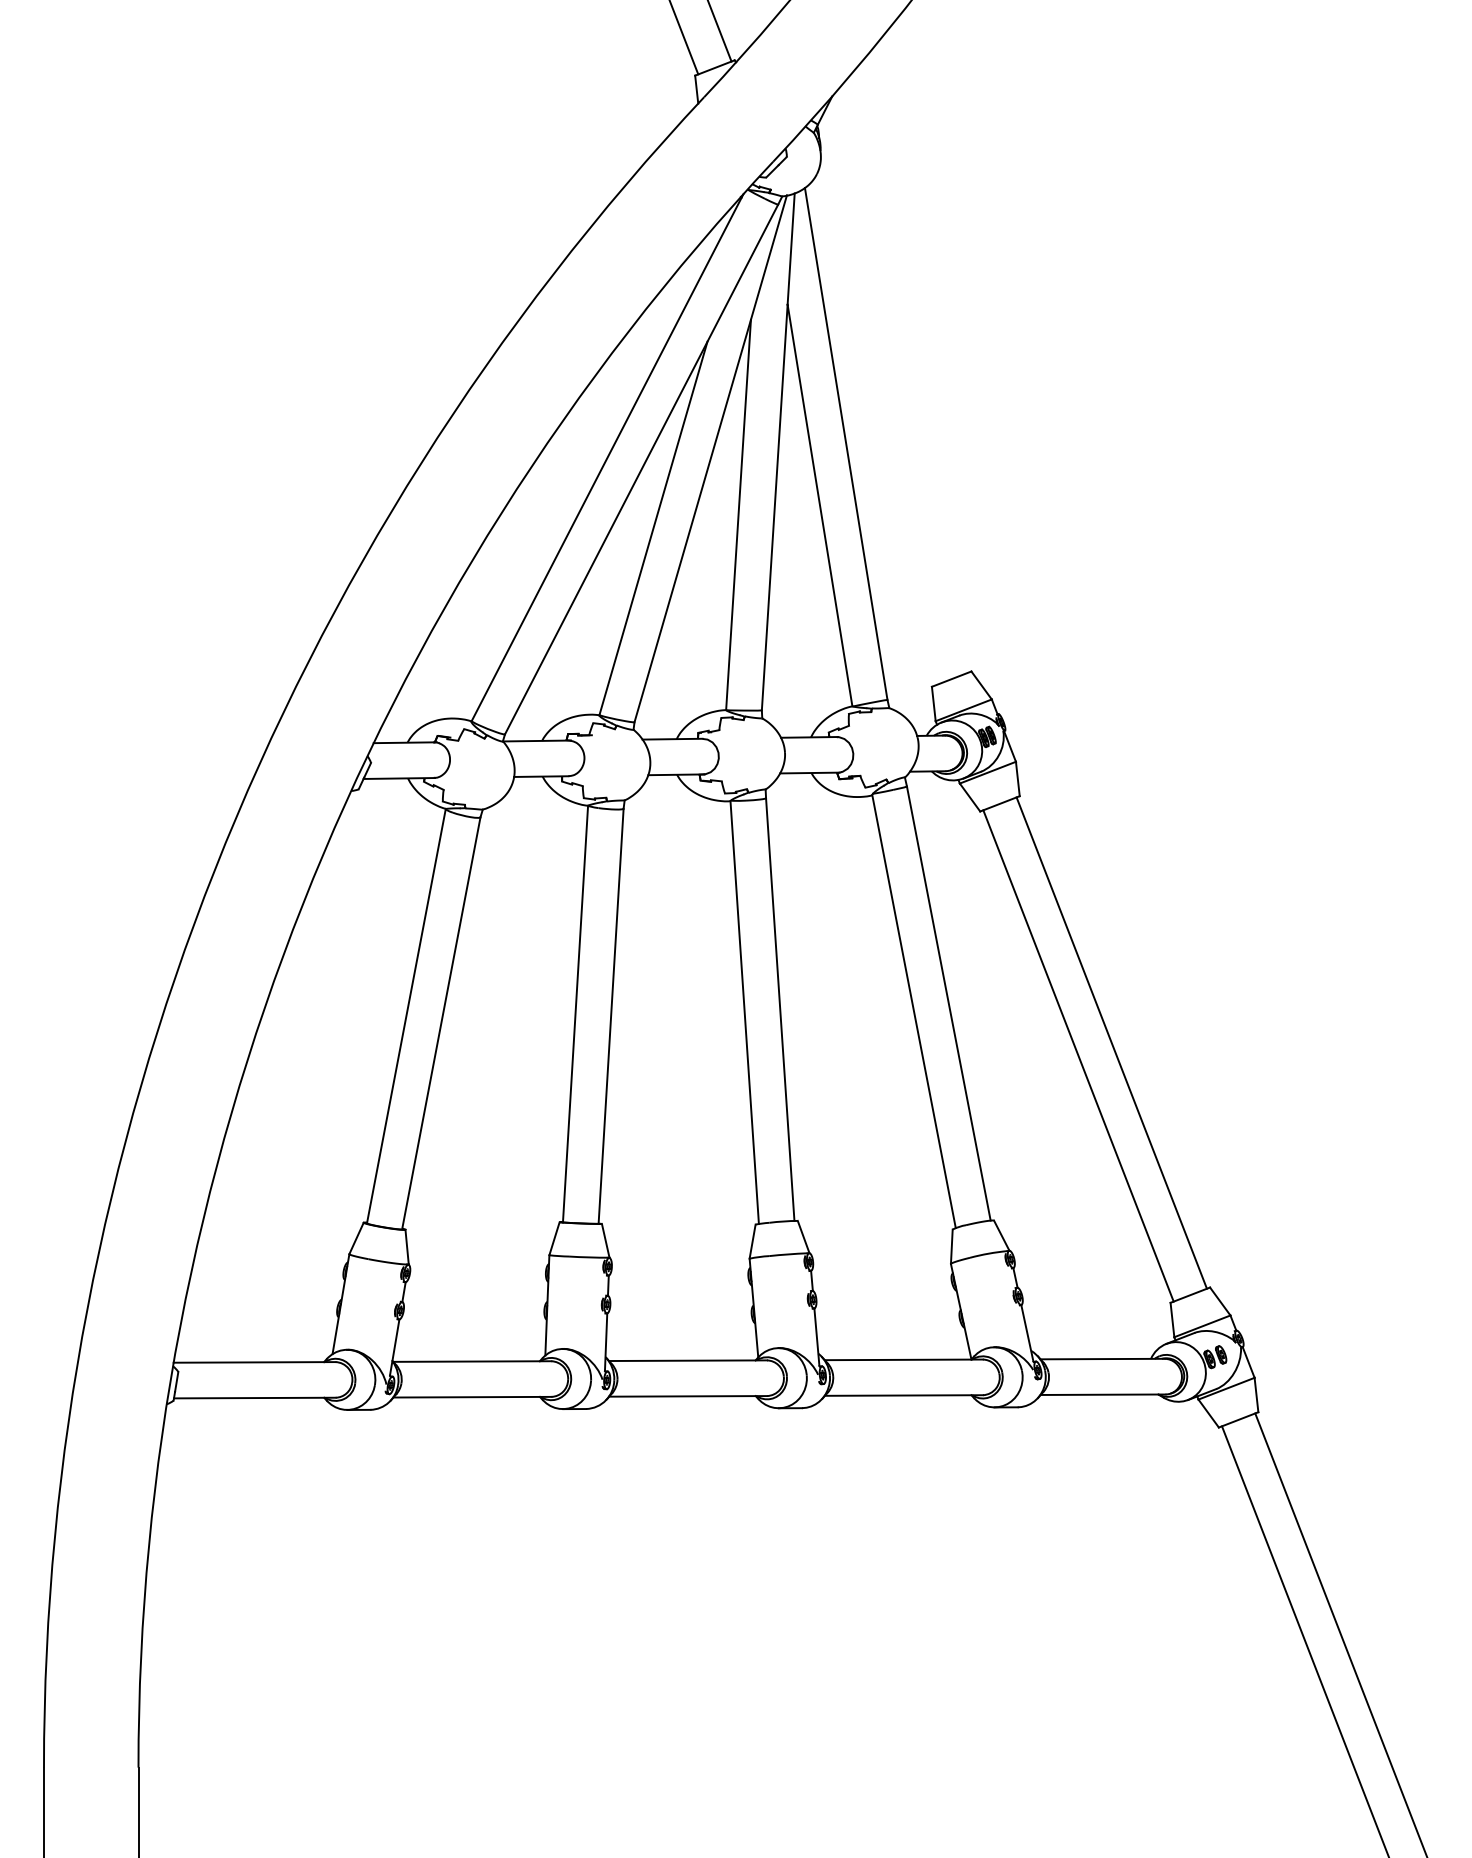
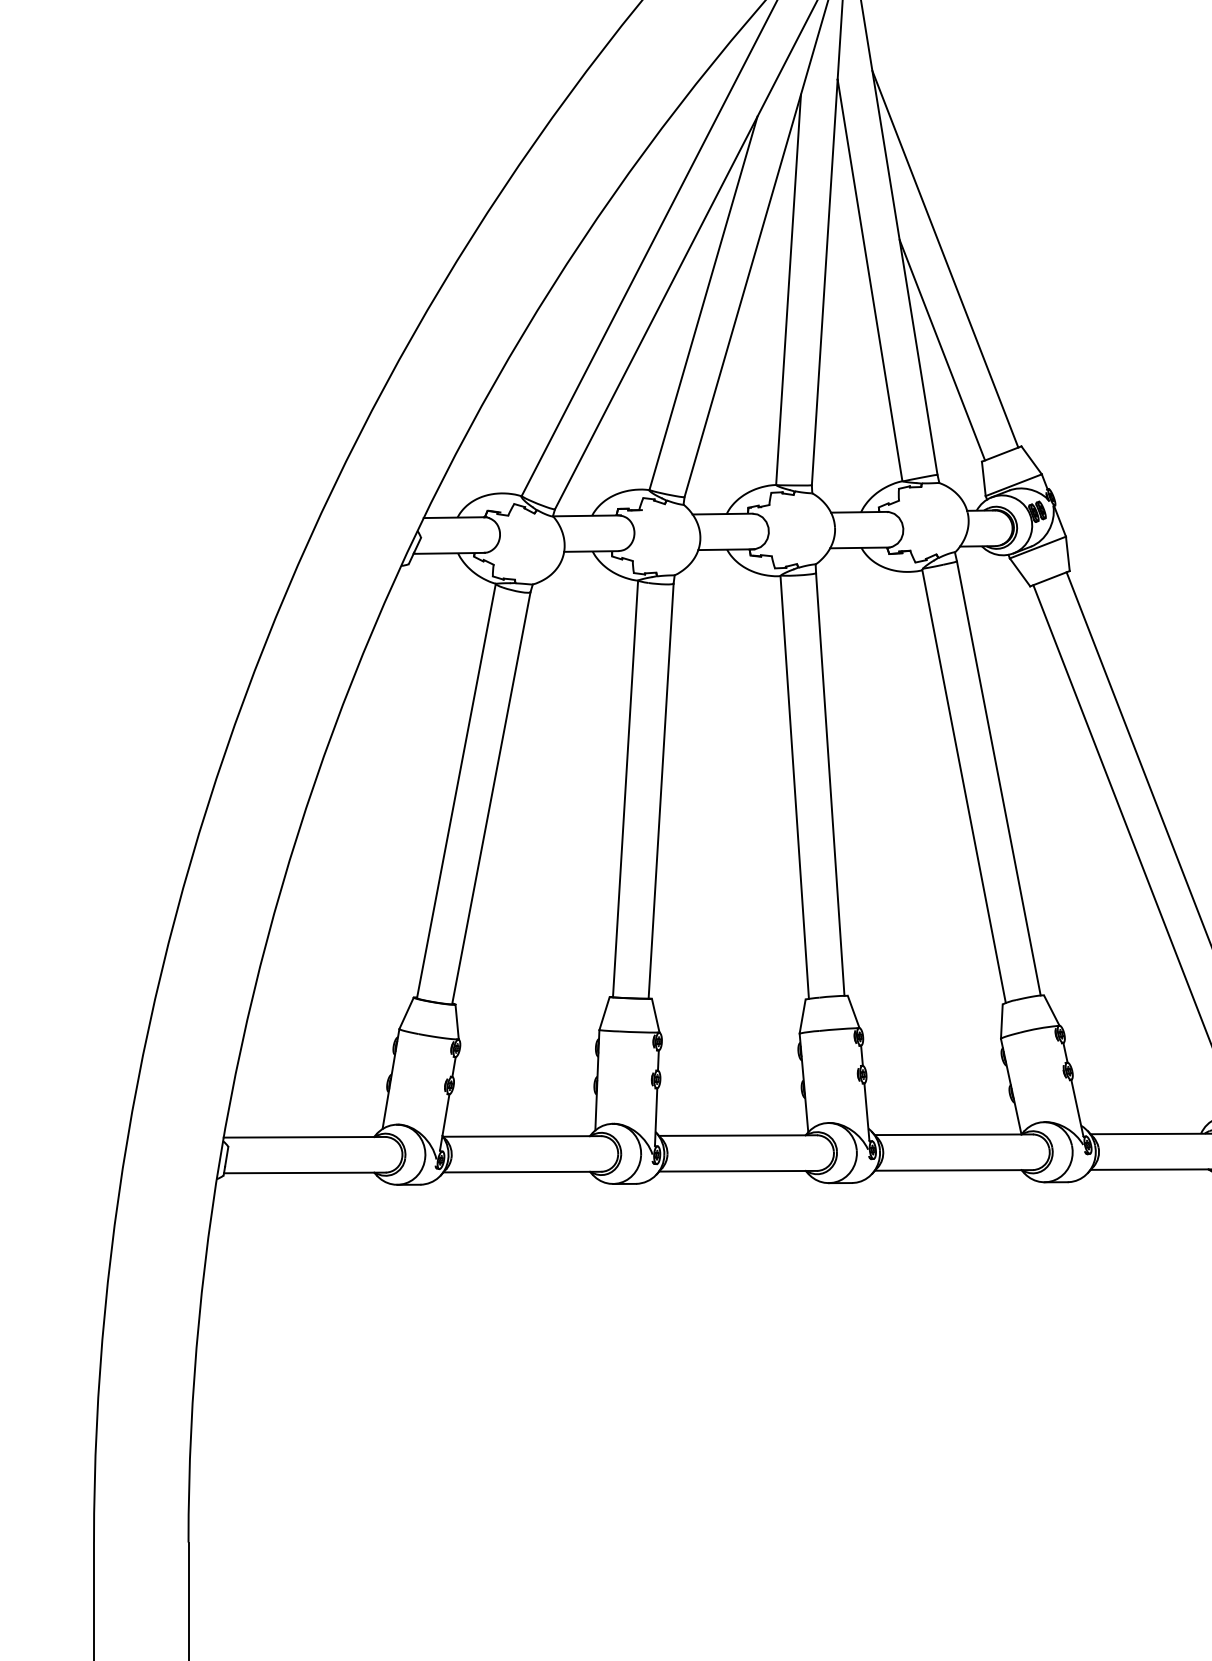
line: (895, 484) -> (945, 259), added
line: (892, 575) -> (942, 350), added

